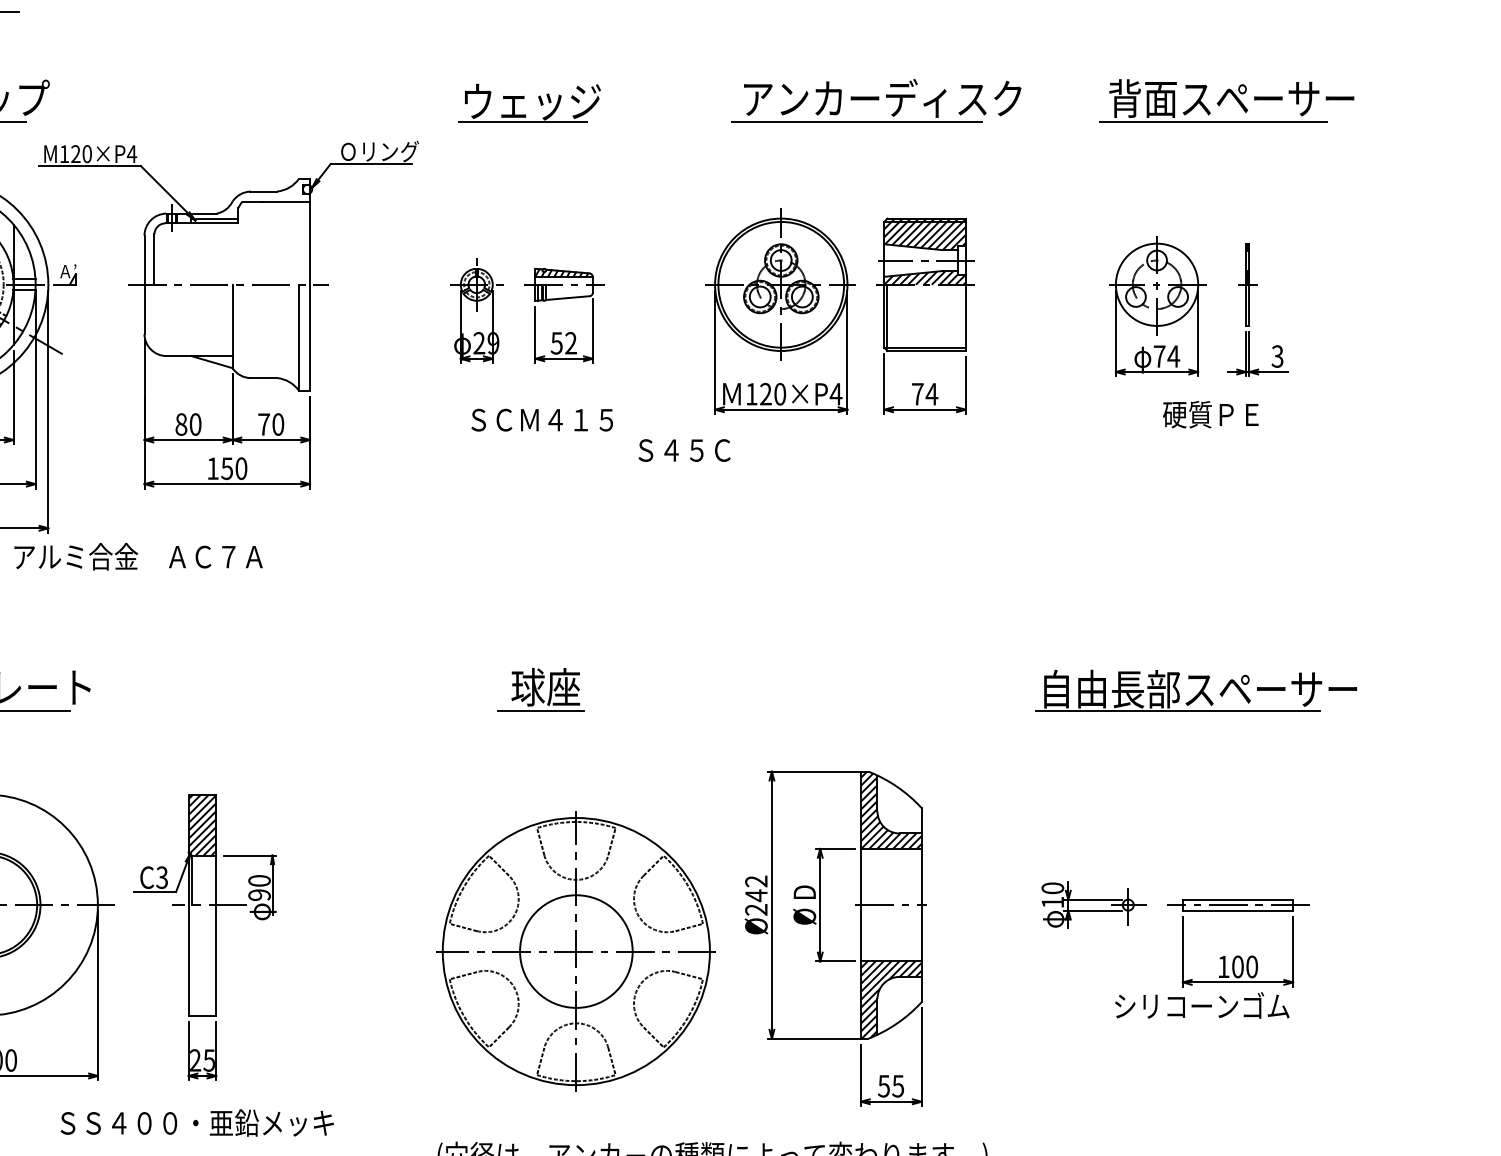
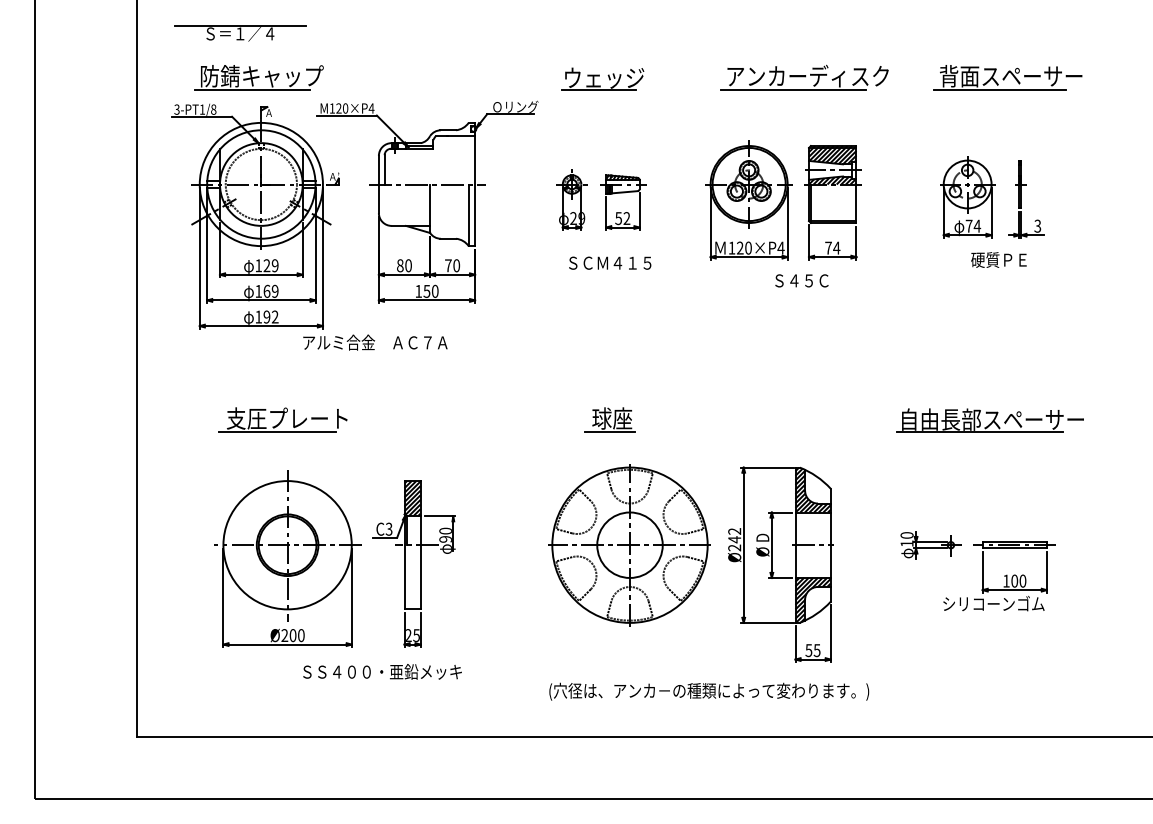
text: (683, 449) -> (801, 280), moved
part: (575, 952) -> (629, 545), moved
text: (197, 1122) -> (382, 671), moved

